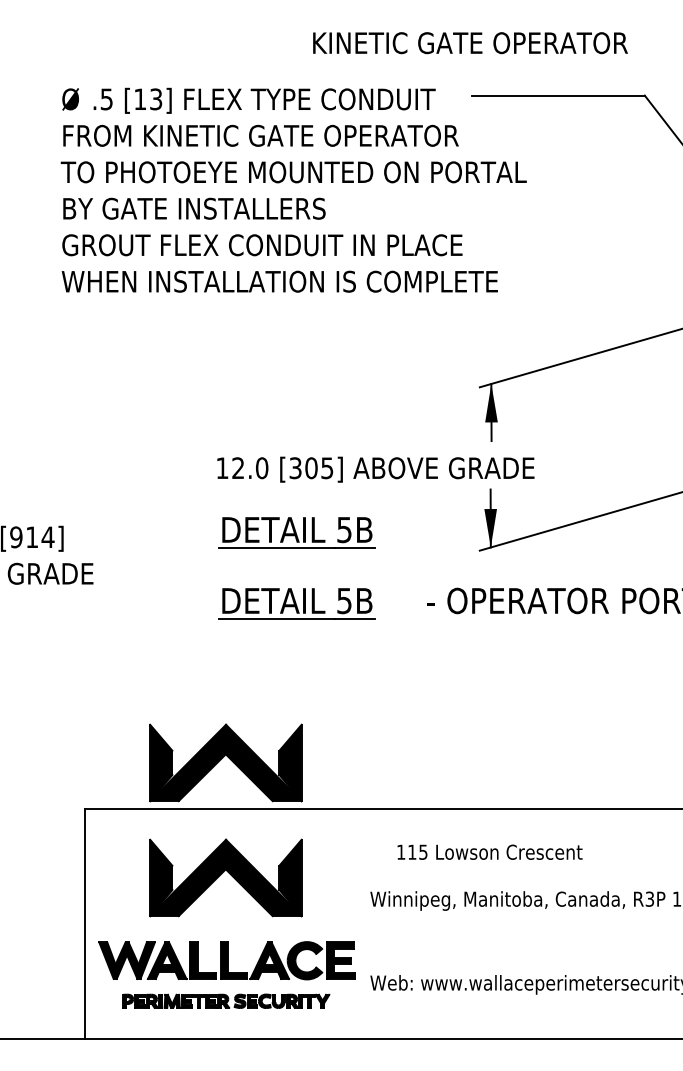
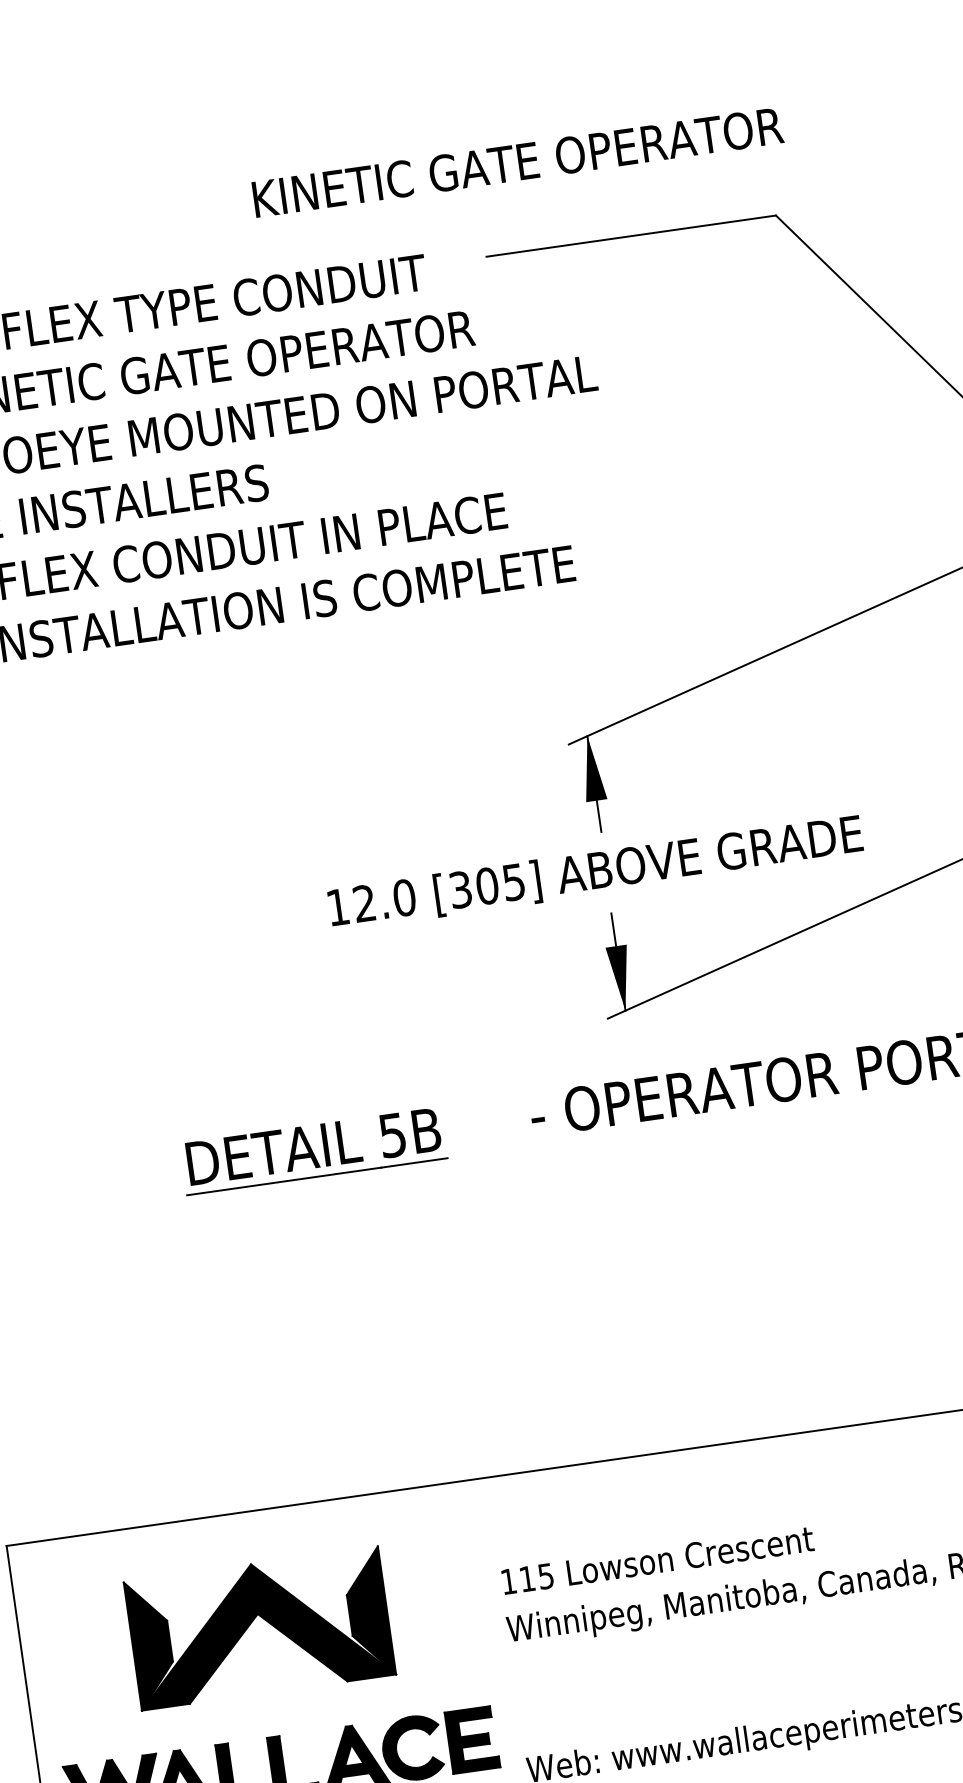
text: (470, 43) -> (518, 163), moved
text: (375, 469) -> (595, 872), moved
part: (296, 532) -> (295, 1031), removed
part: (225, 762) -> (231, 1434), removed
text: (489, 851) -> (656, 1559), moved

